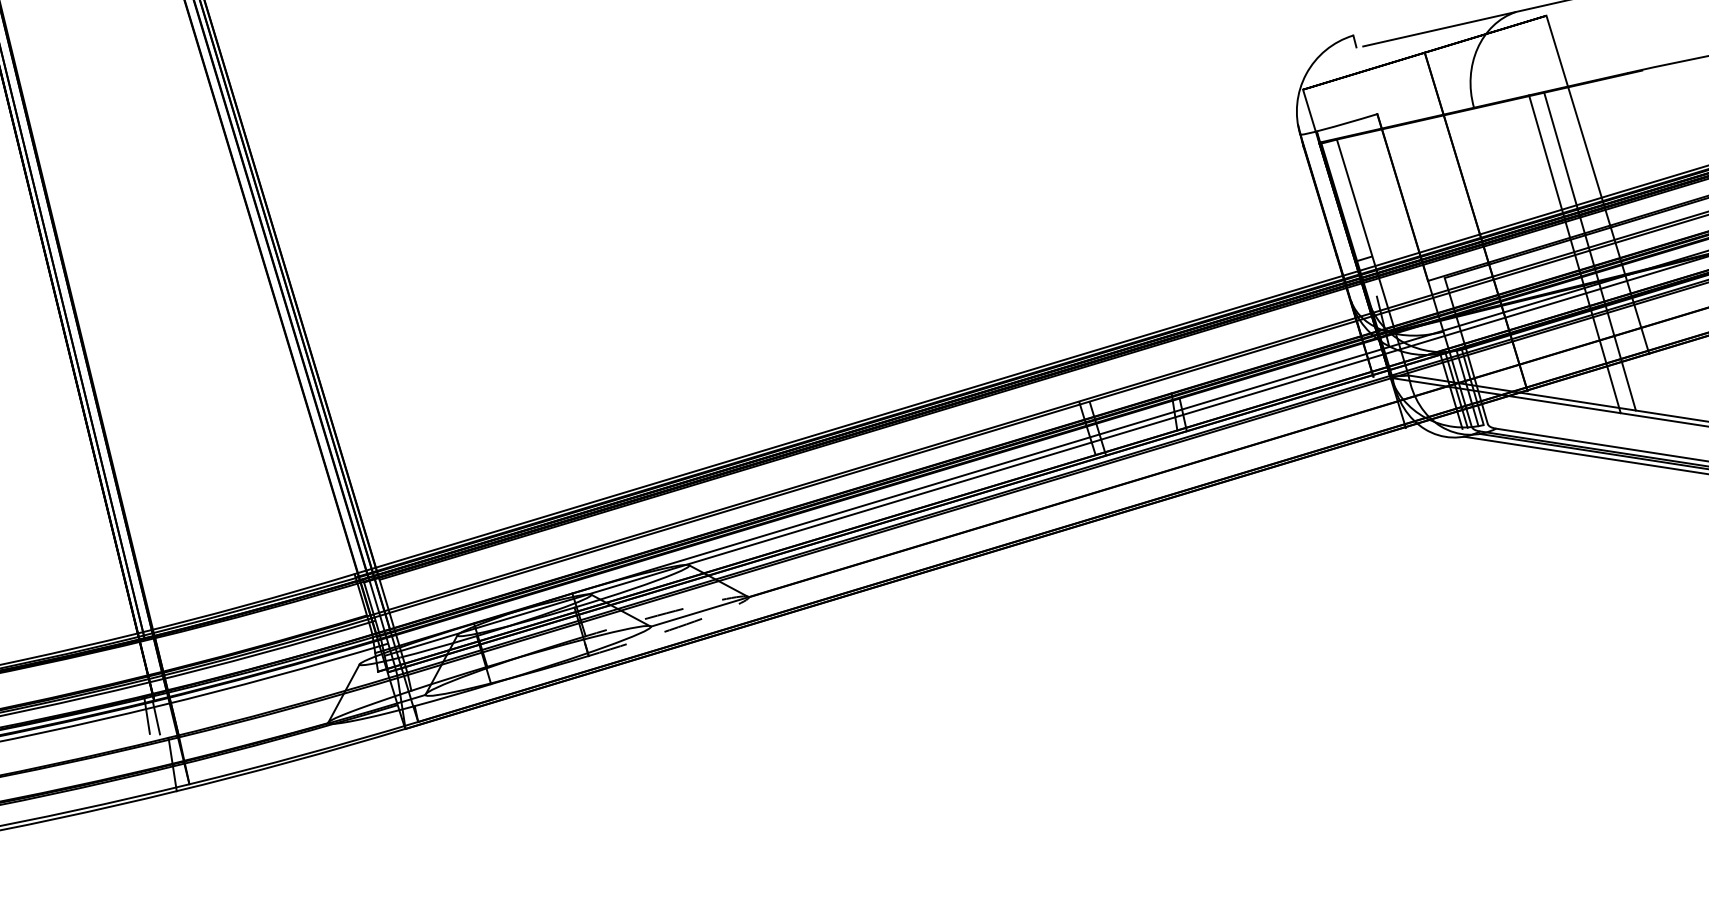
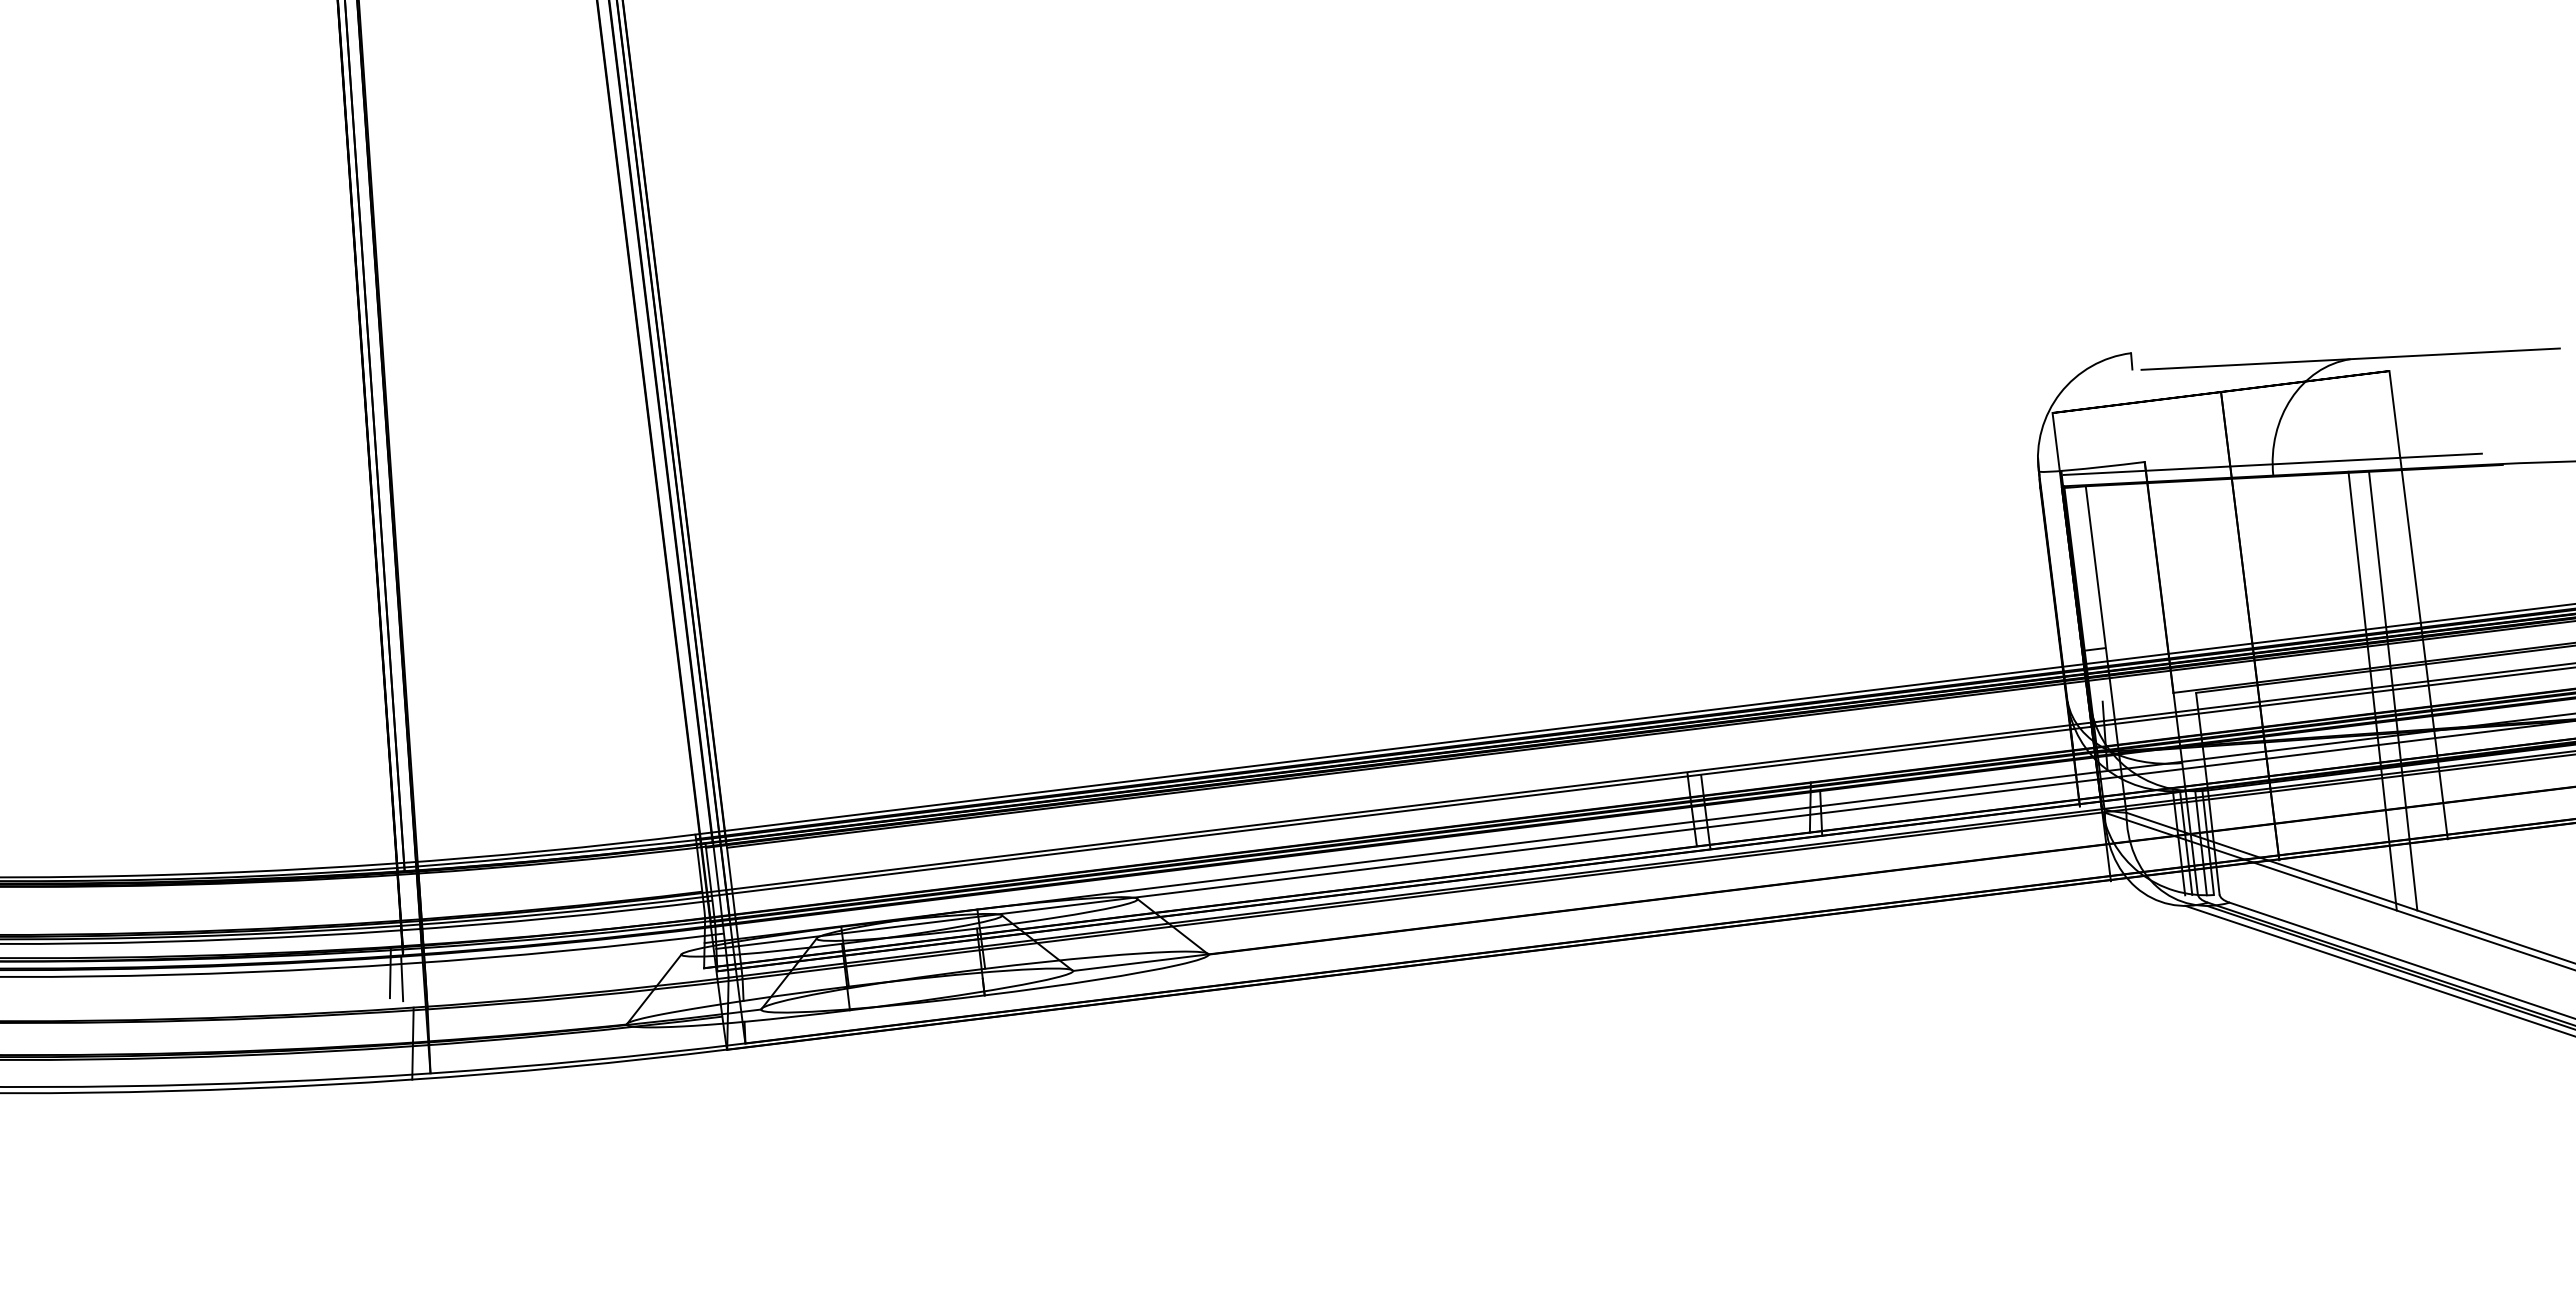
line: (1471, 98) -> (2272, 463), added
arc: (748, 597) -> (1208, 955), dashed -> solid

